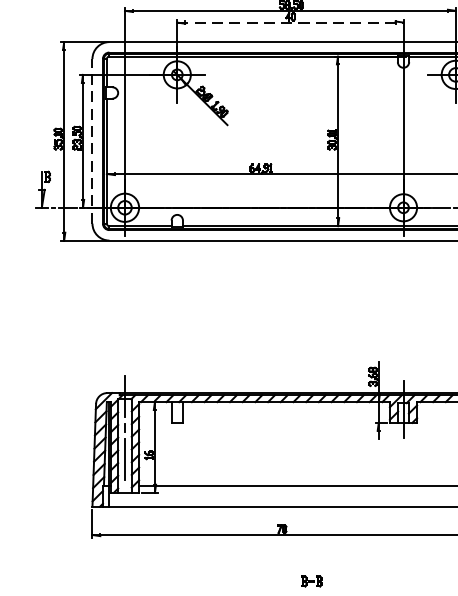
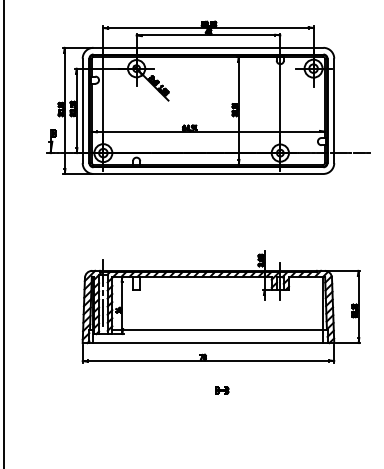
line: (290, 22) -> (208, 35), dashed -> solid
line: (92, 140) -> (82, 110), dashed -> solid

